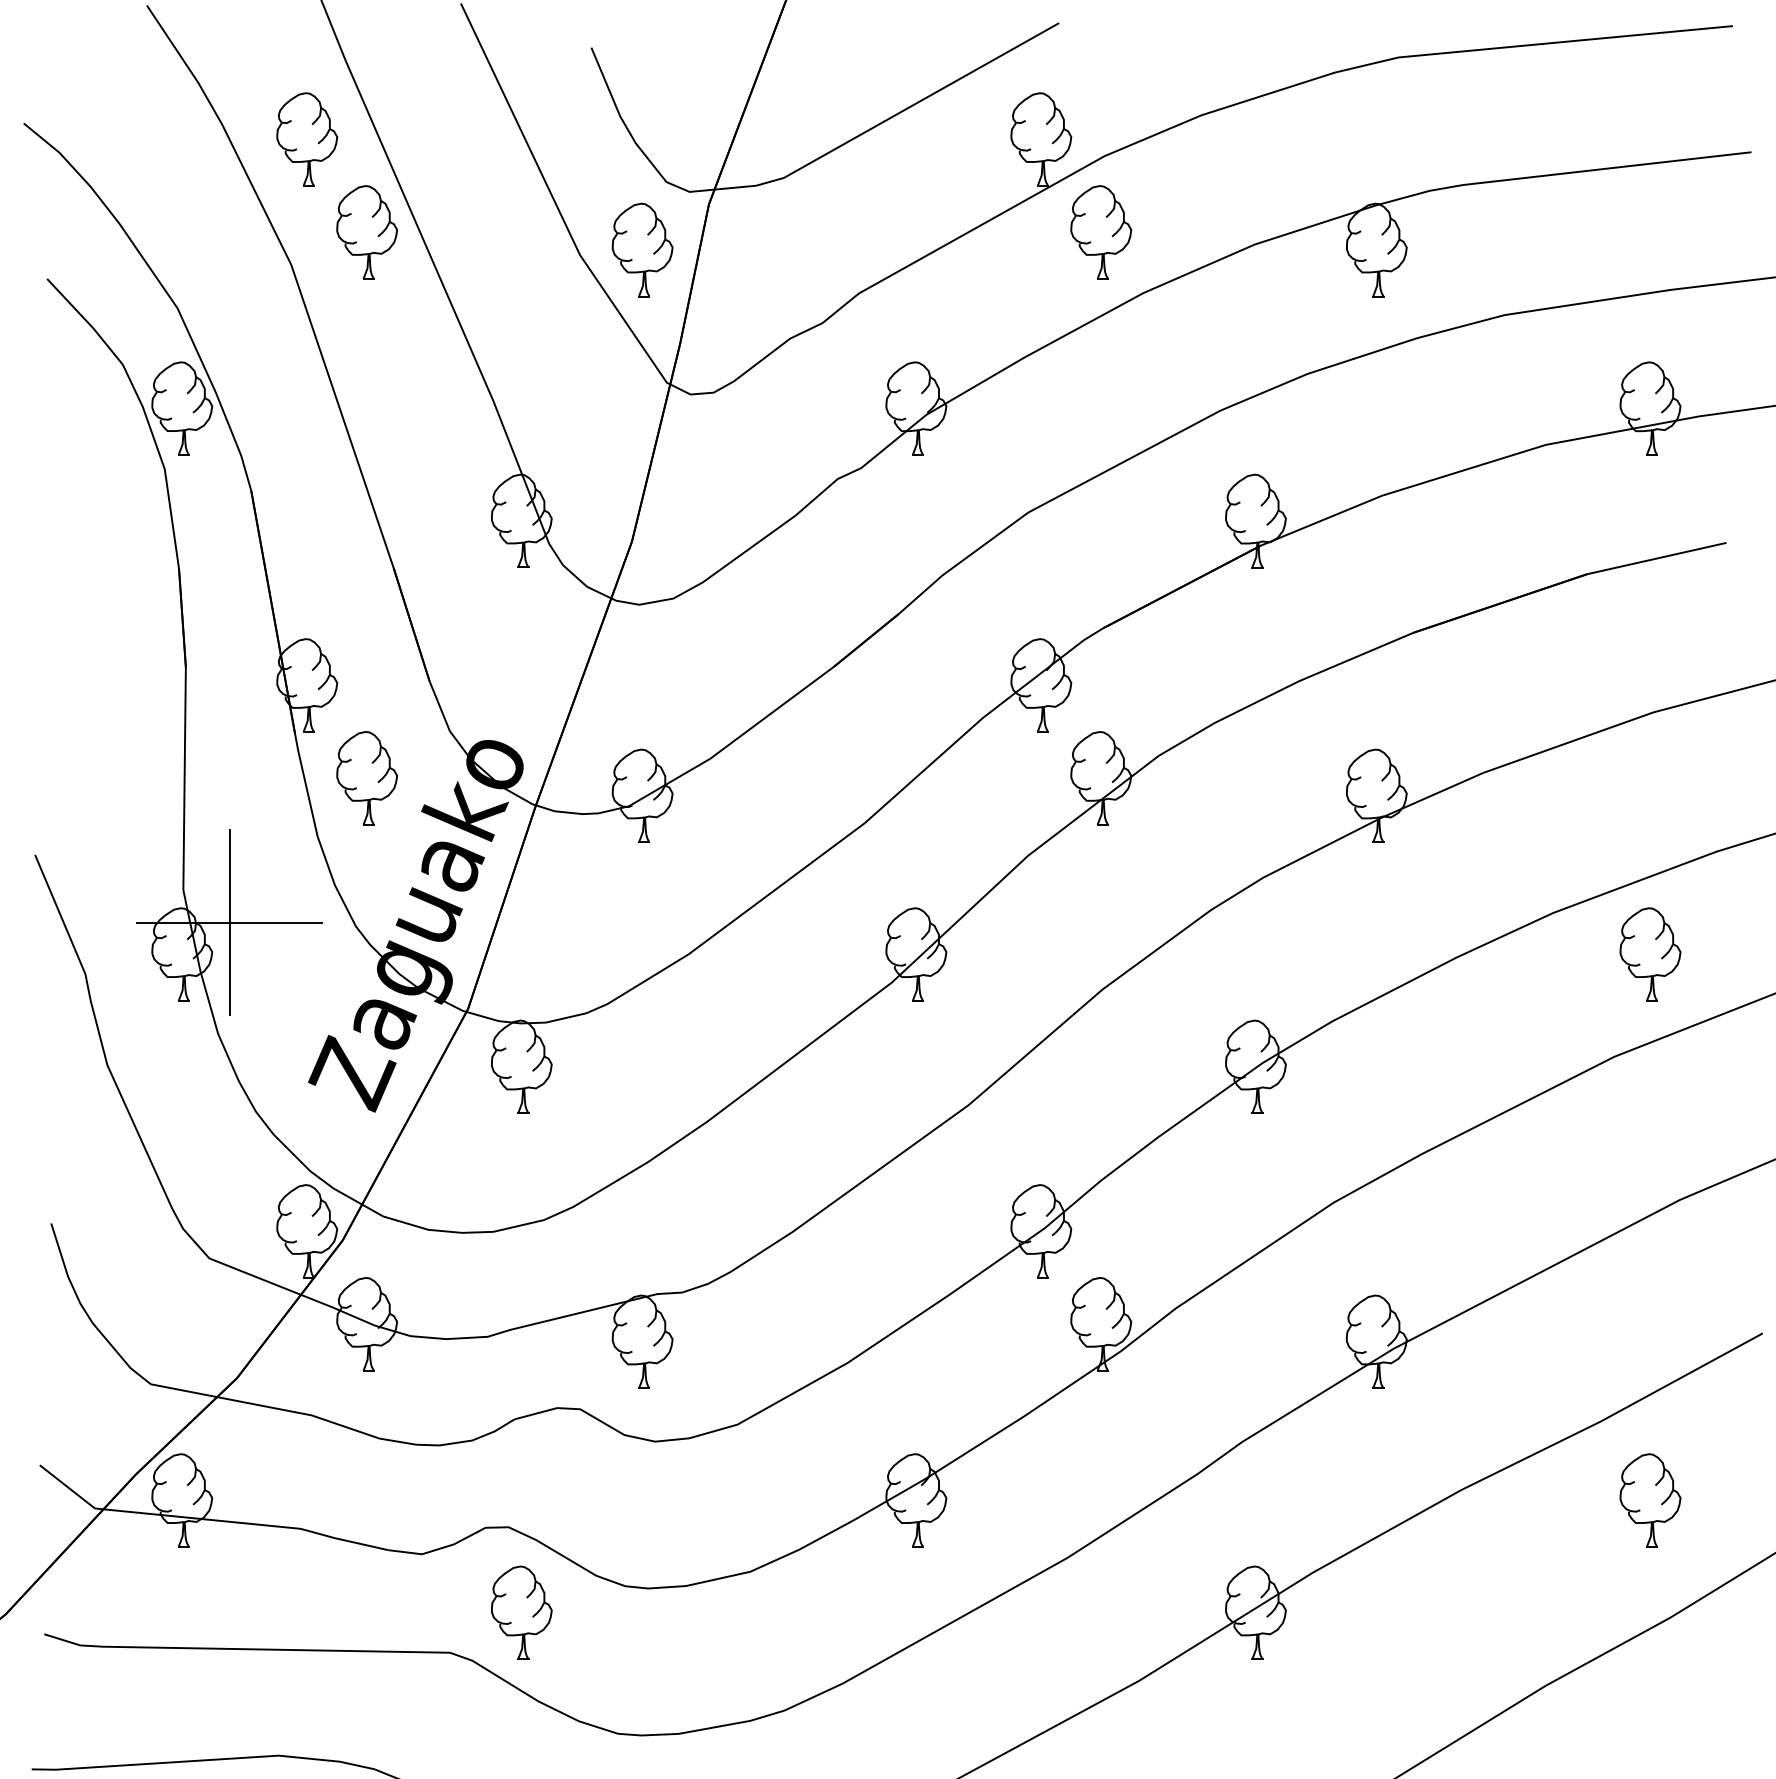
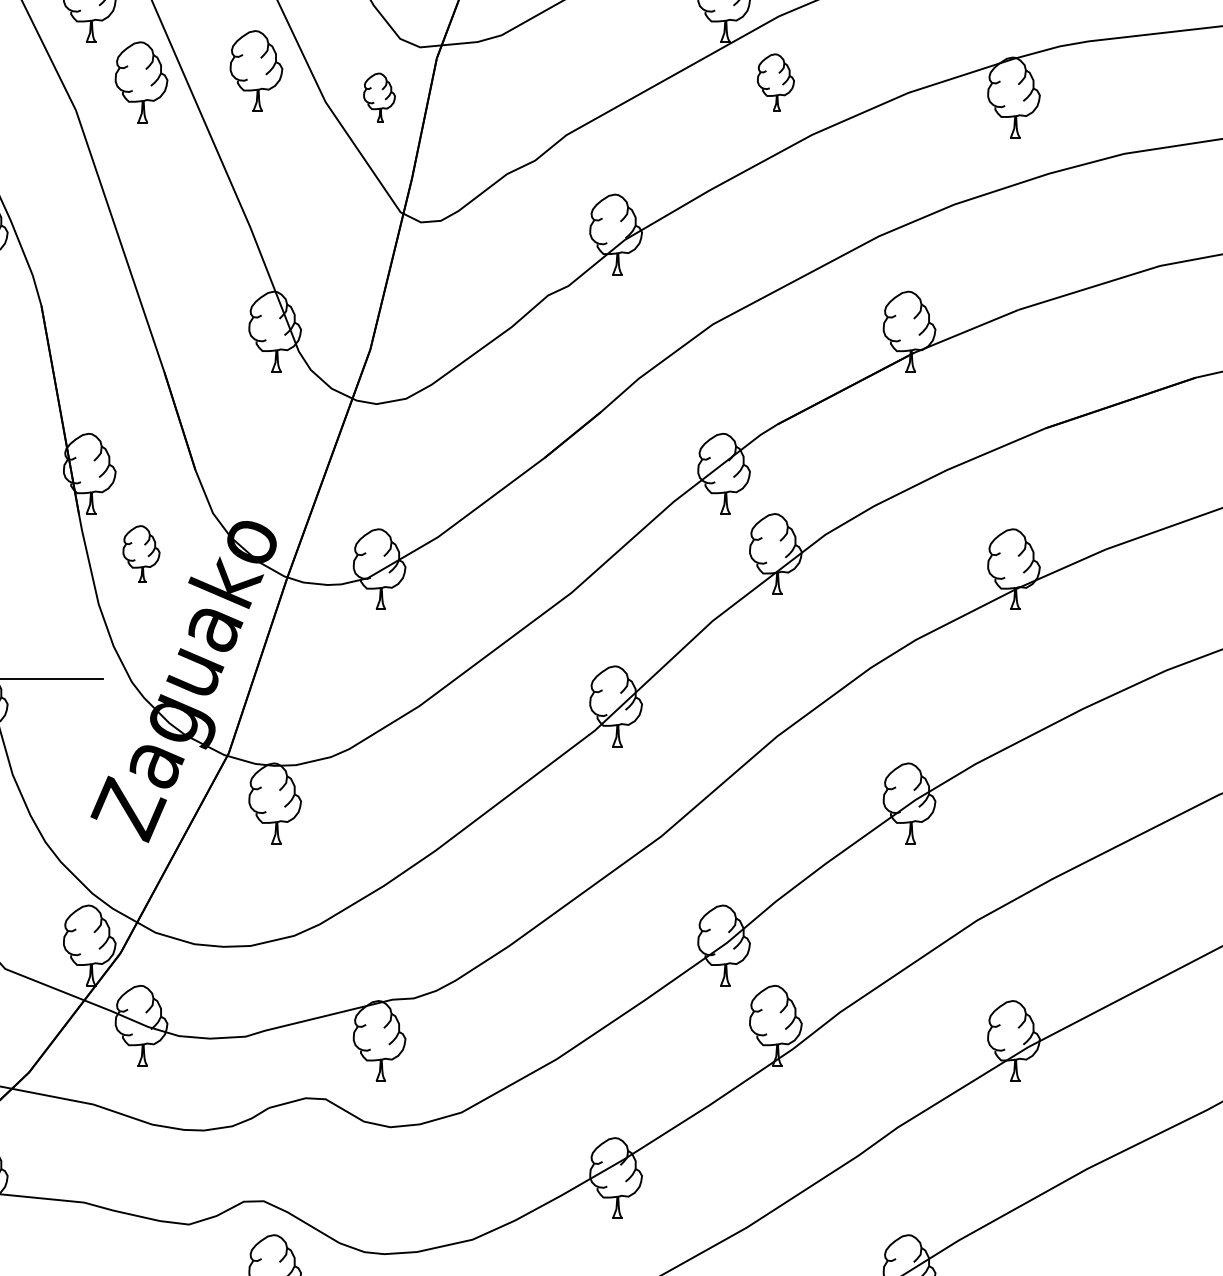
part: (499, 219) -> (255, 71), added
part: (1101, 232) -> (776, 82), size x0.7
part: (642, 249) -> (379, 97), size x0.6
part: (366, 778) -> (140, 554), size x0.7
line: (229, 922) -> (22, 678), removed

